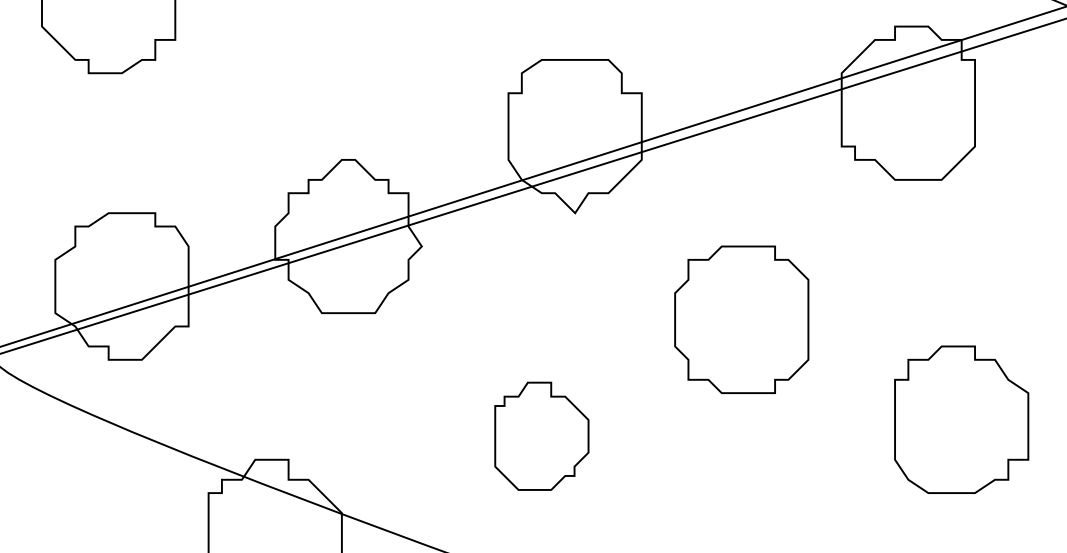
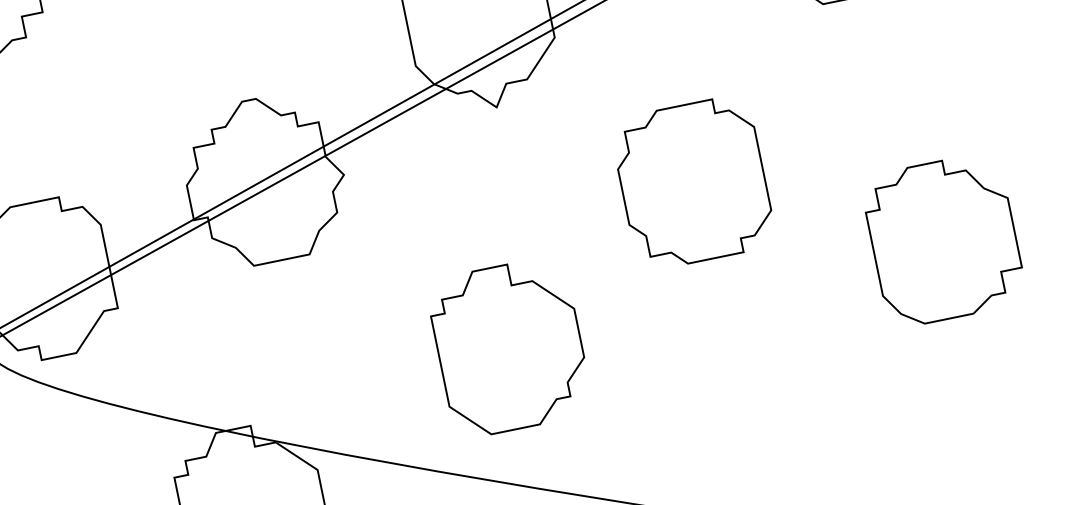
part: (541, 435) -> (509, 346), size x1.43

